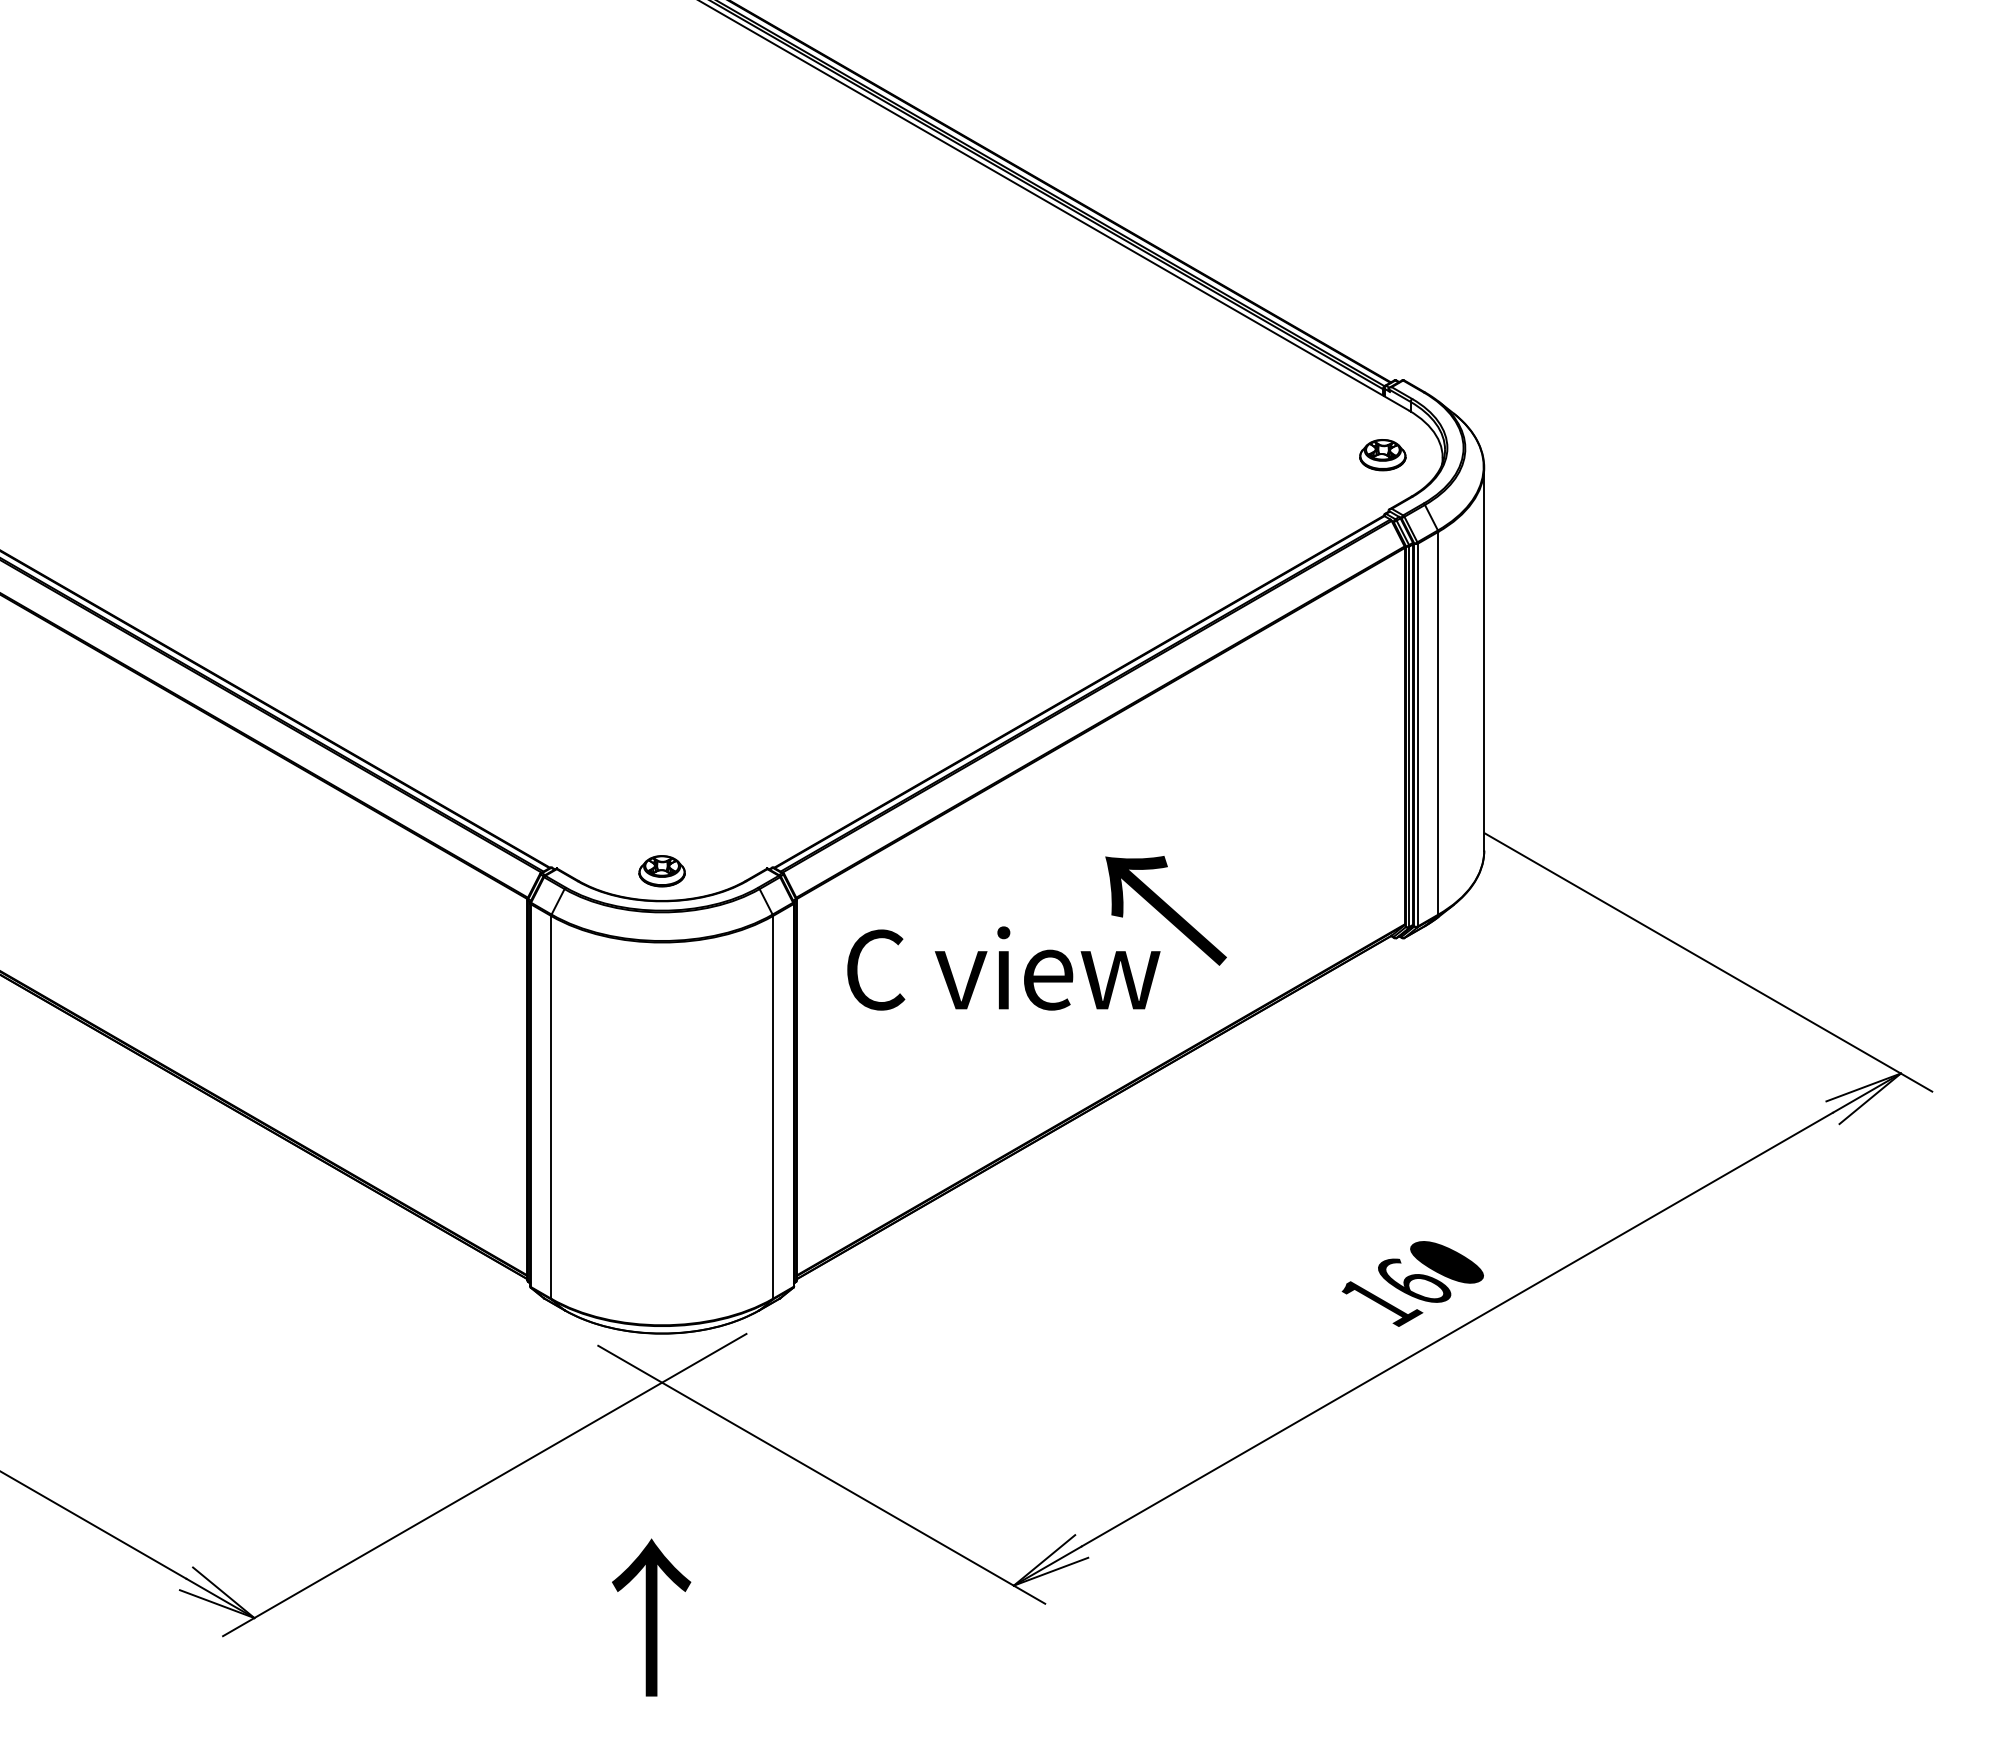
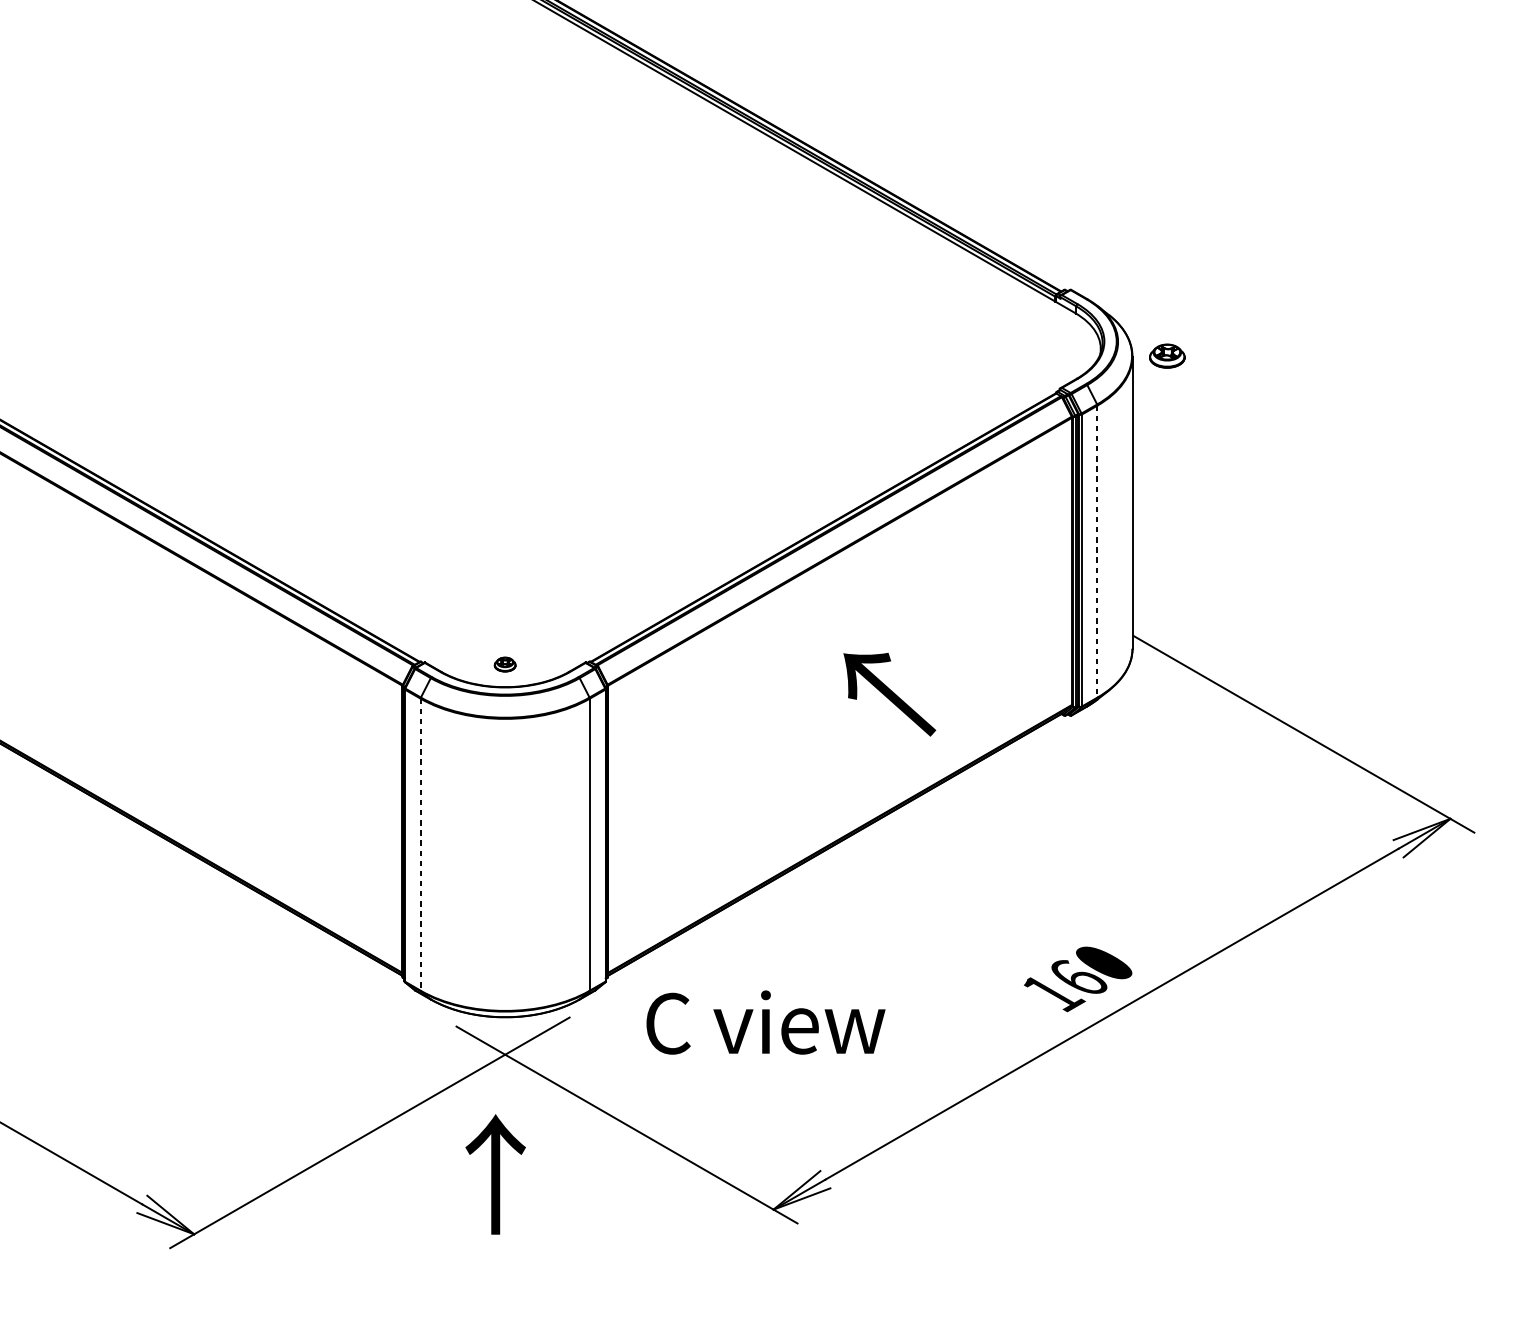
part: (1382, 455) -> (1167, 356), moved
line: (1438, 723) -> (1097, 551), solid -> dashed
part: (661, 871) -> (504, 664), size x0.6
text: (1003, 968) -> (765, 1022), moved
line: (551, 1107) -> (420, 844), solid -> dashed
text: (651, 1617) -> (495, 1174), moved

